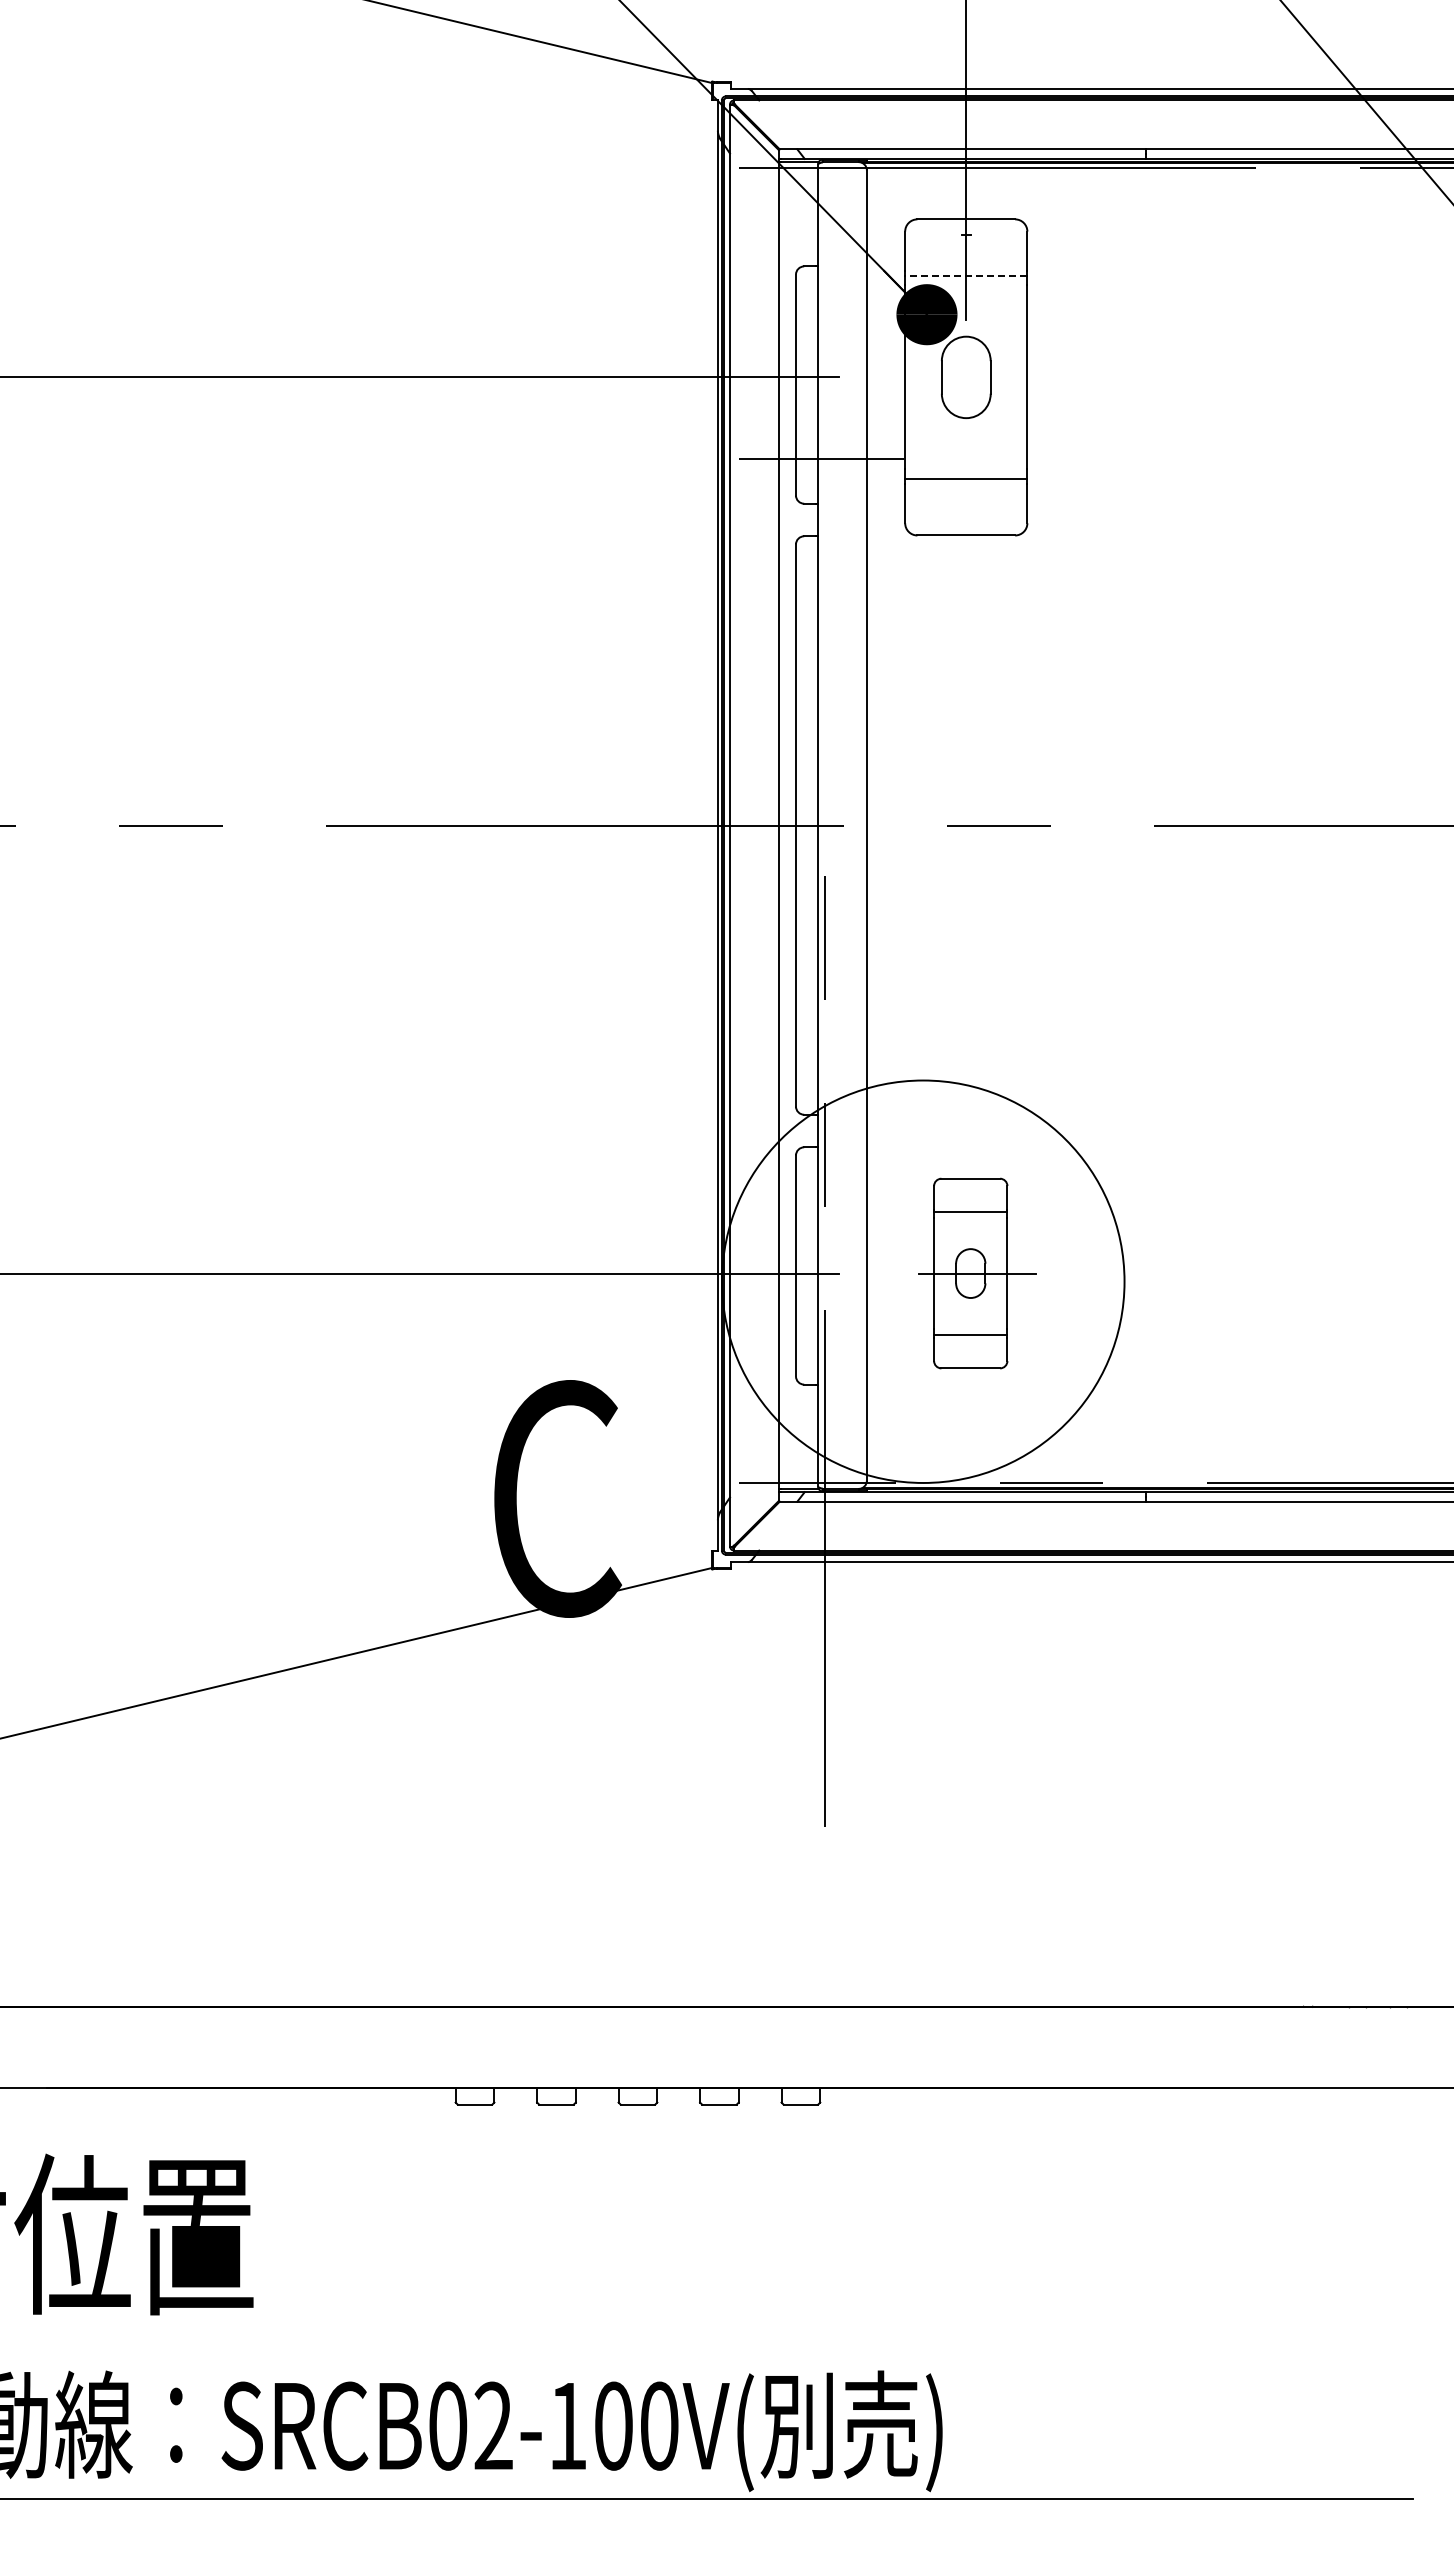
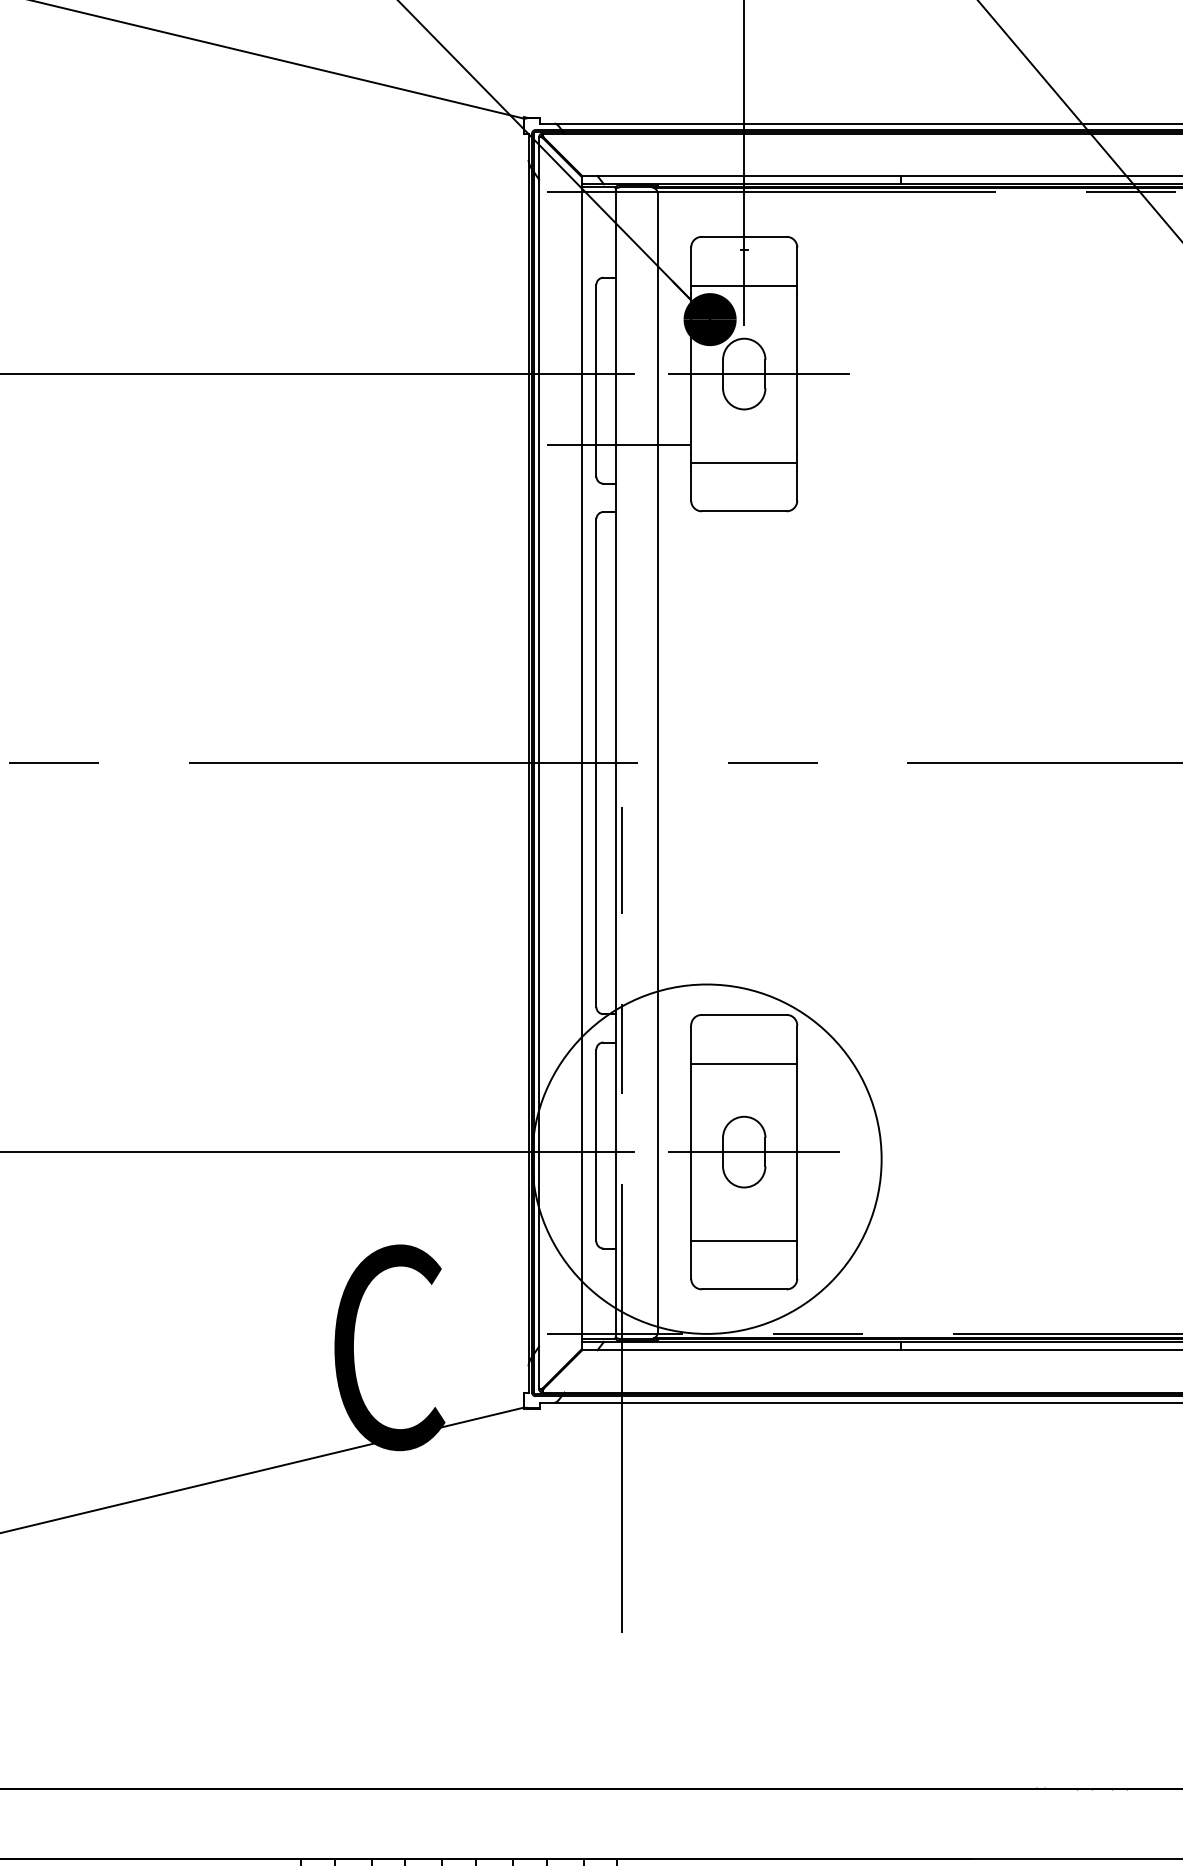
line: (965, 275) -> (743, 285), dashed -> solid
line: (983, 377) -> (759, 374), added
part: (977, 1273) -> (753, 1152), size x1.67

